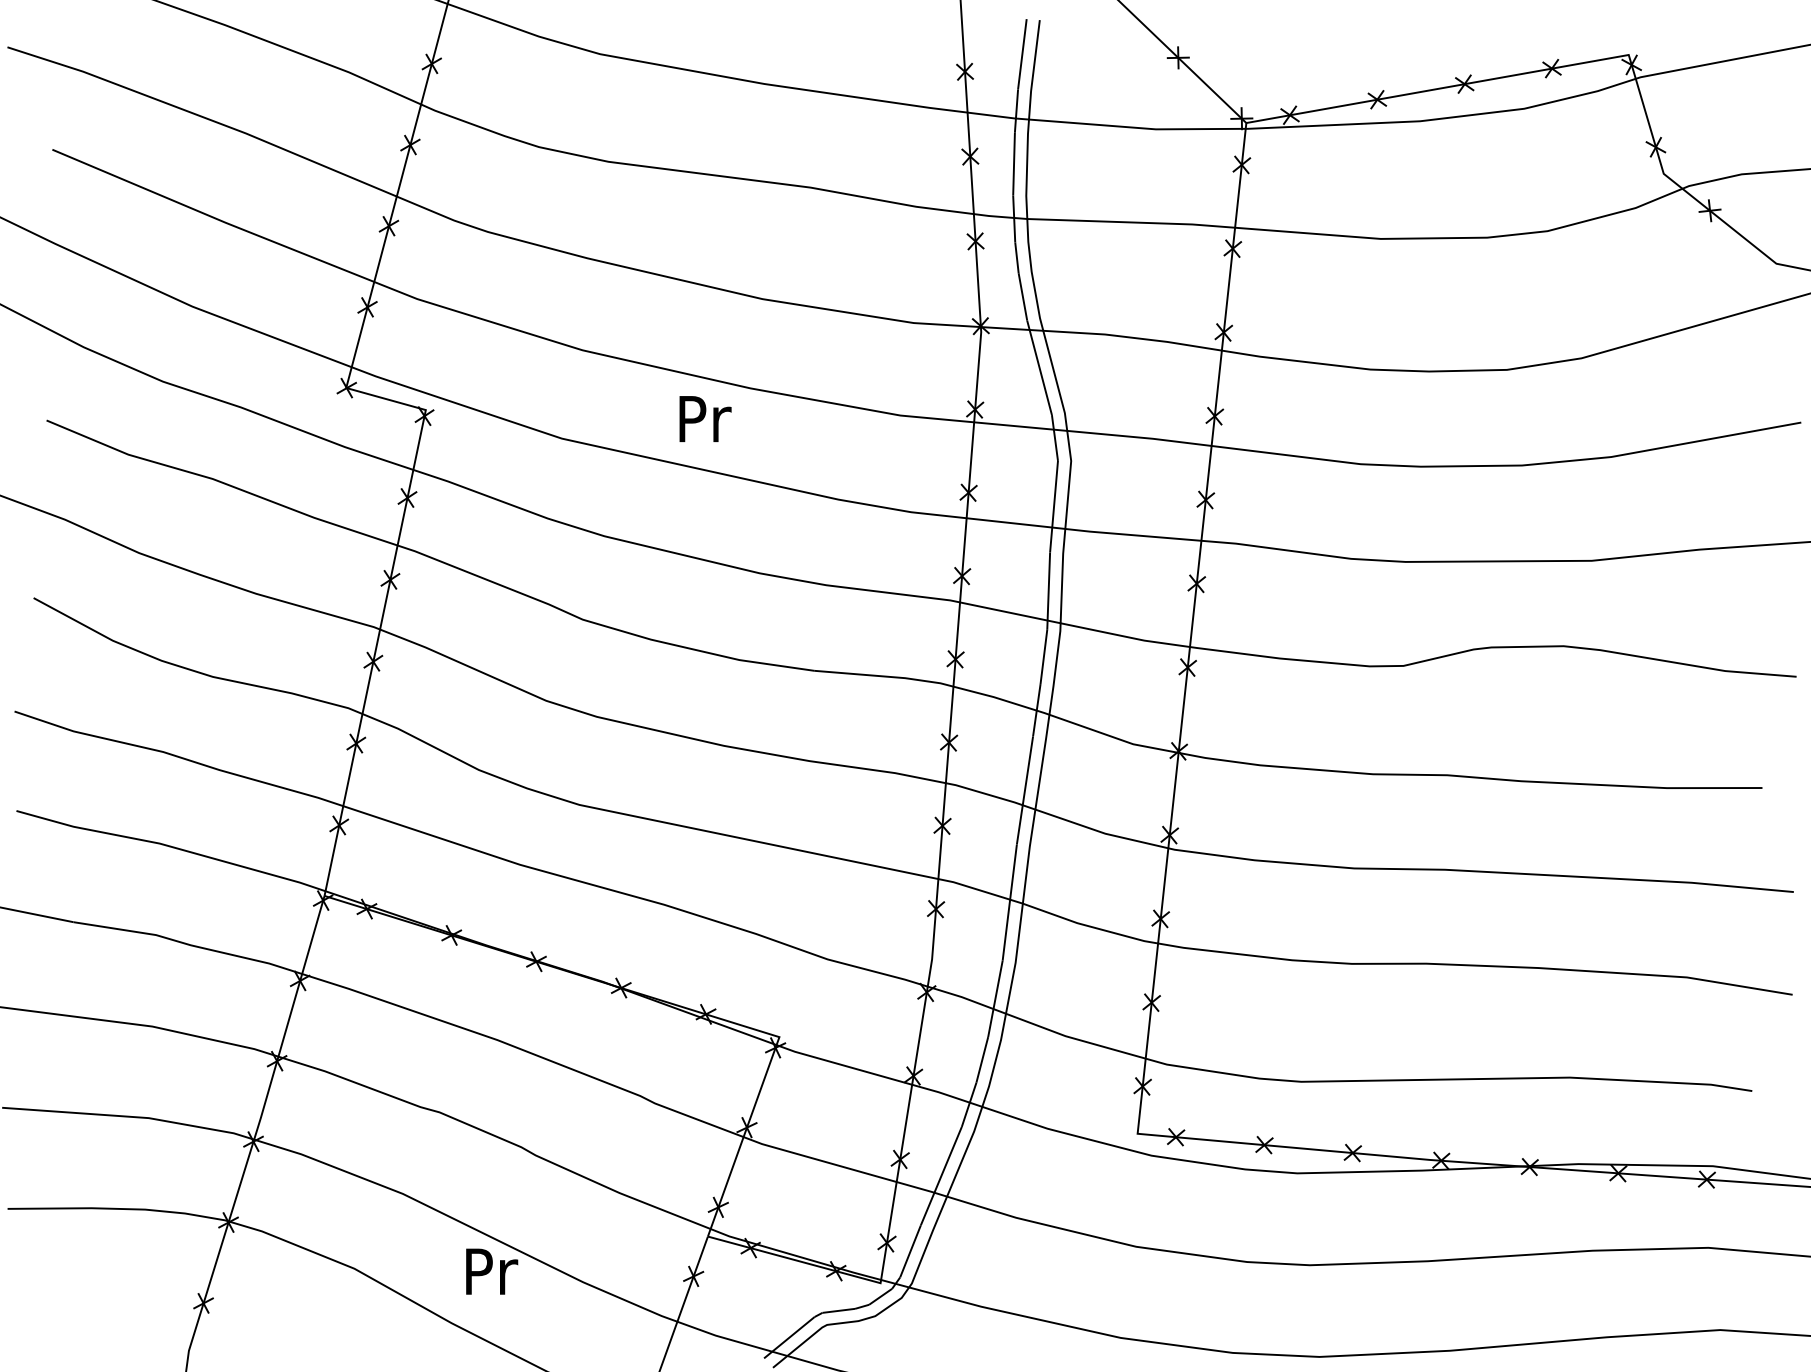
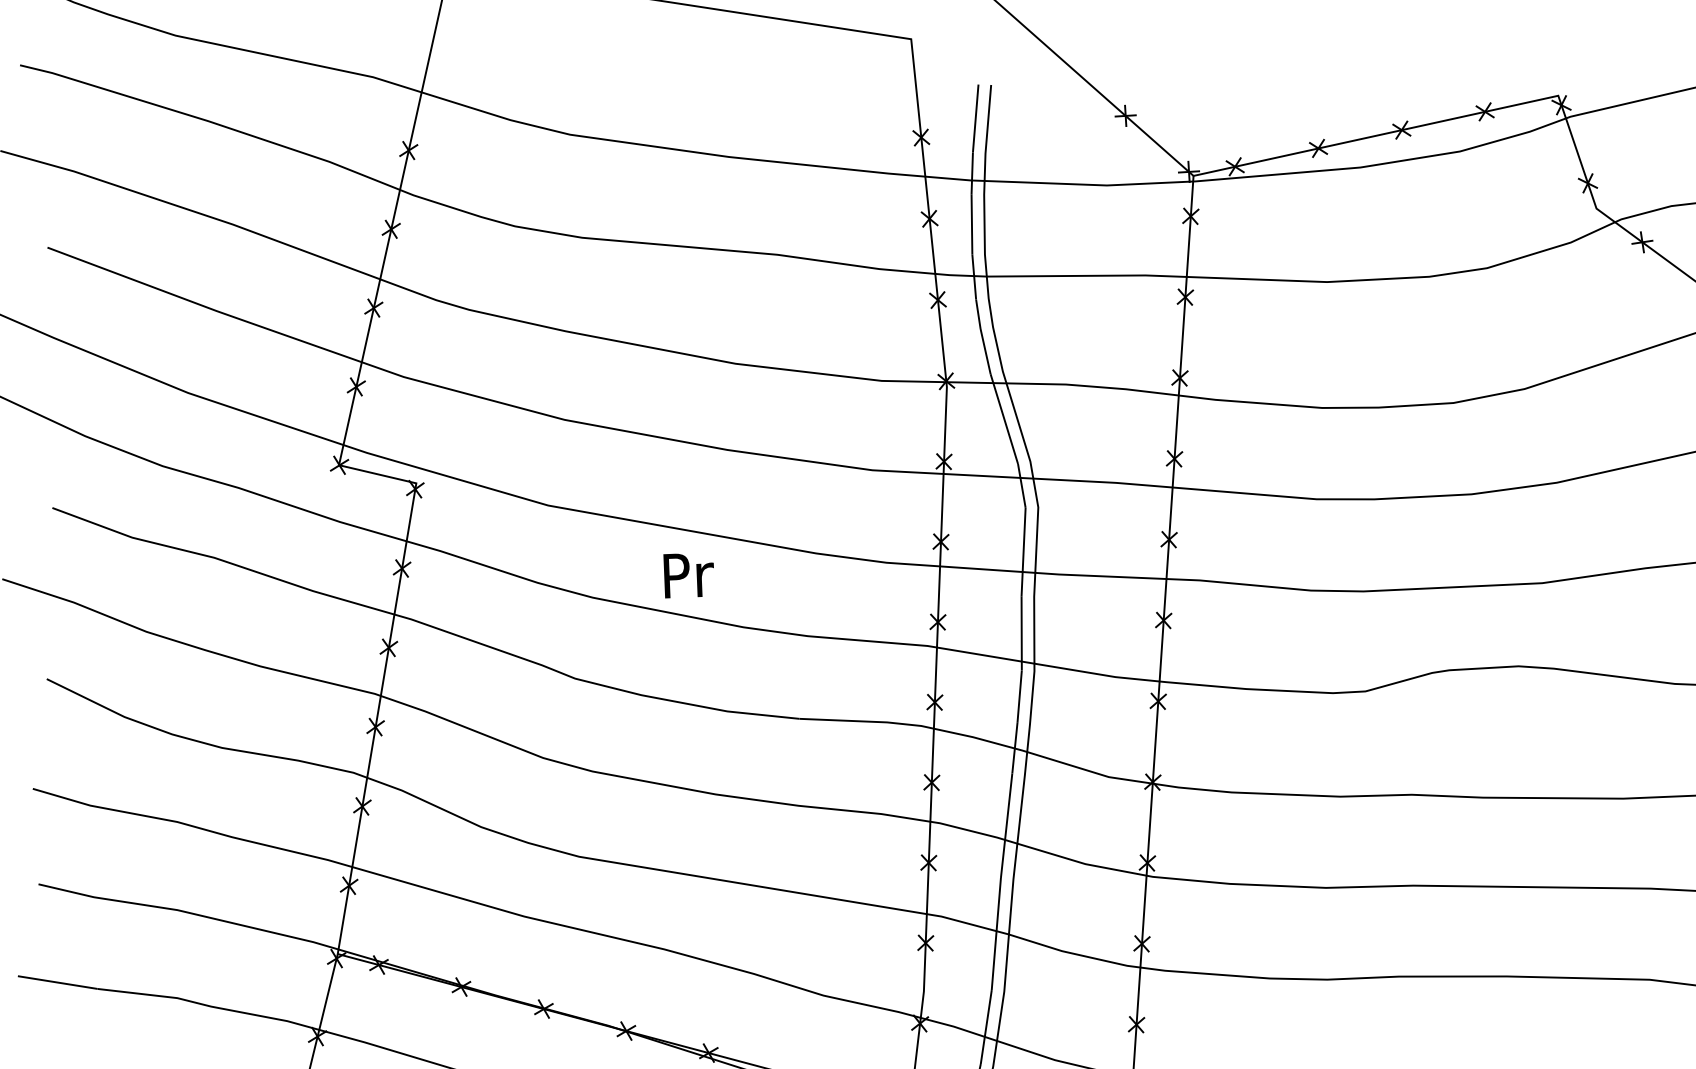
text: (705, 418) -> (689, 574), moved

